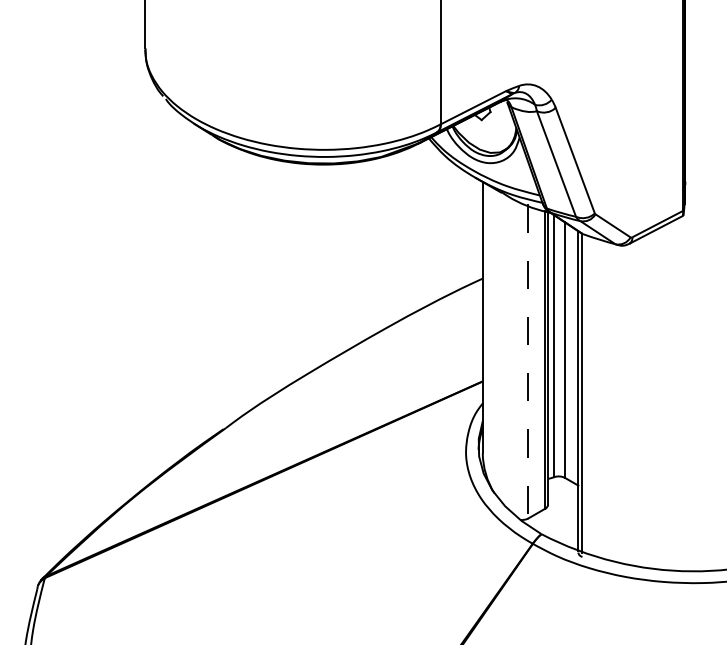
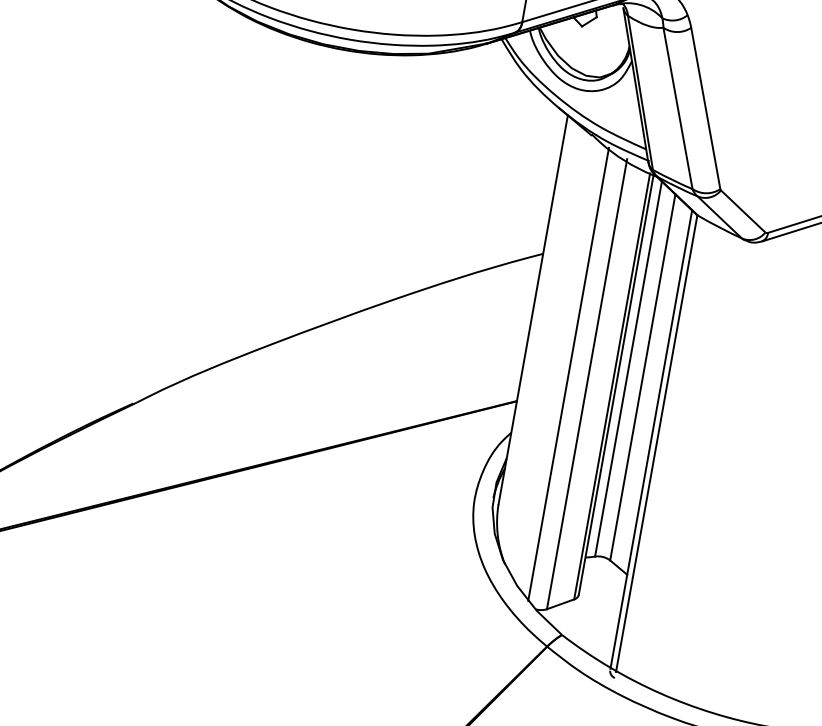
line: (514, 356) -> (568, 373), added
line: (528, 362) -> (587, 385), dashed -> solid

